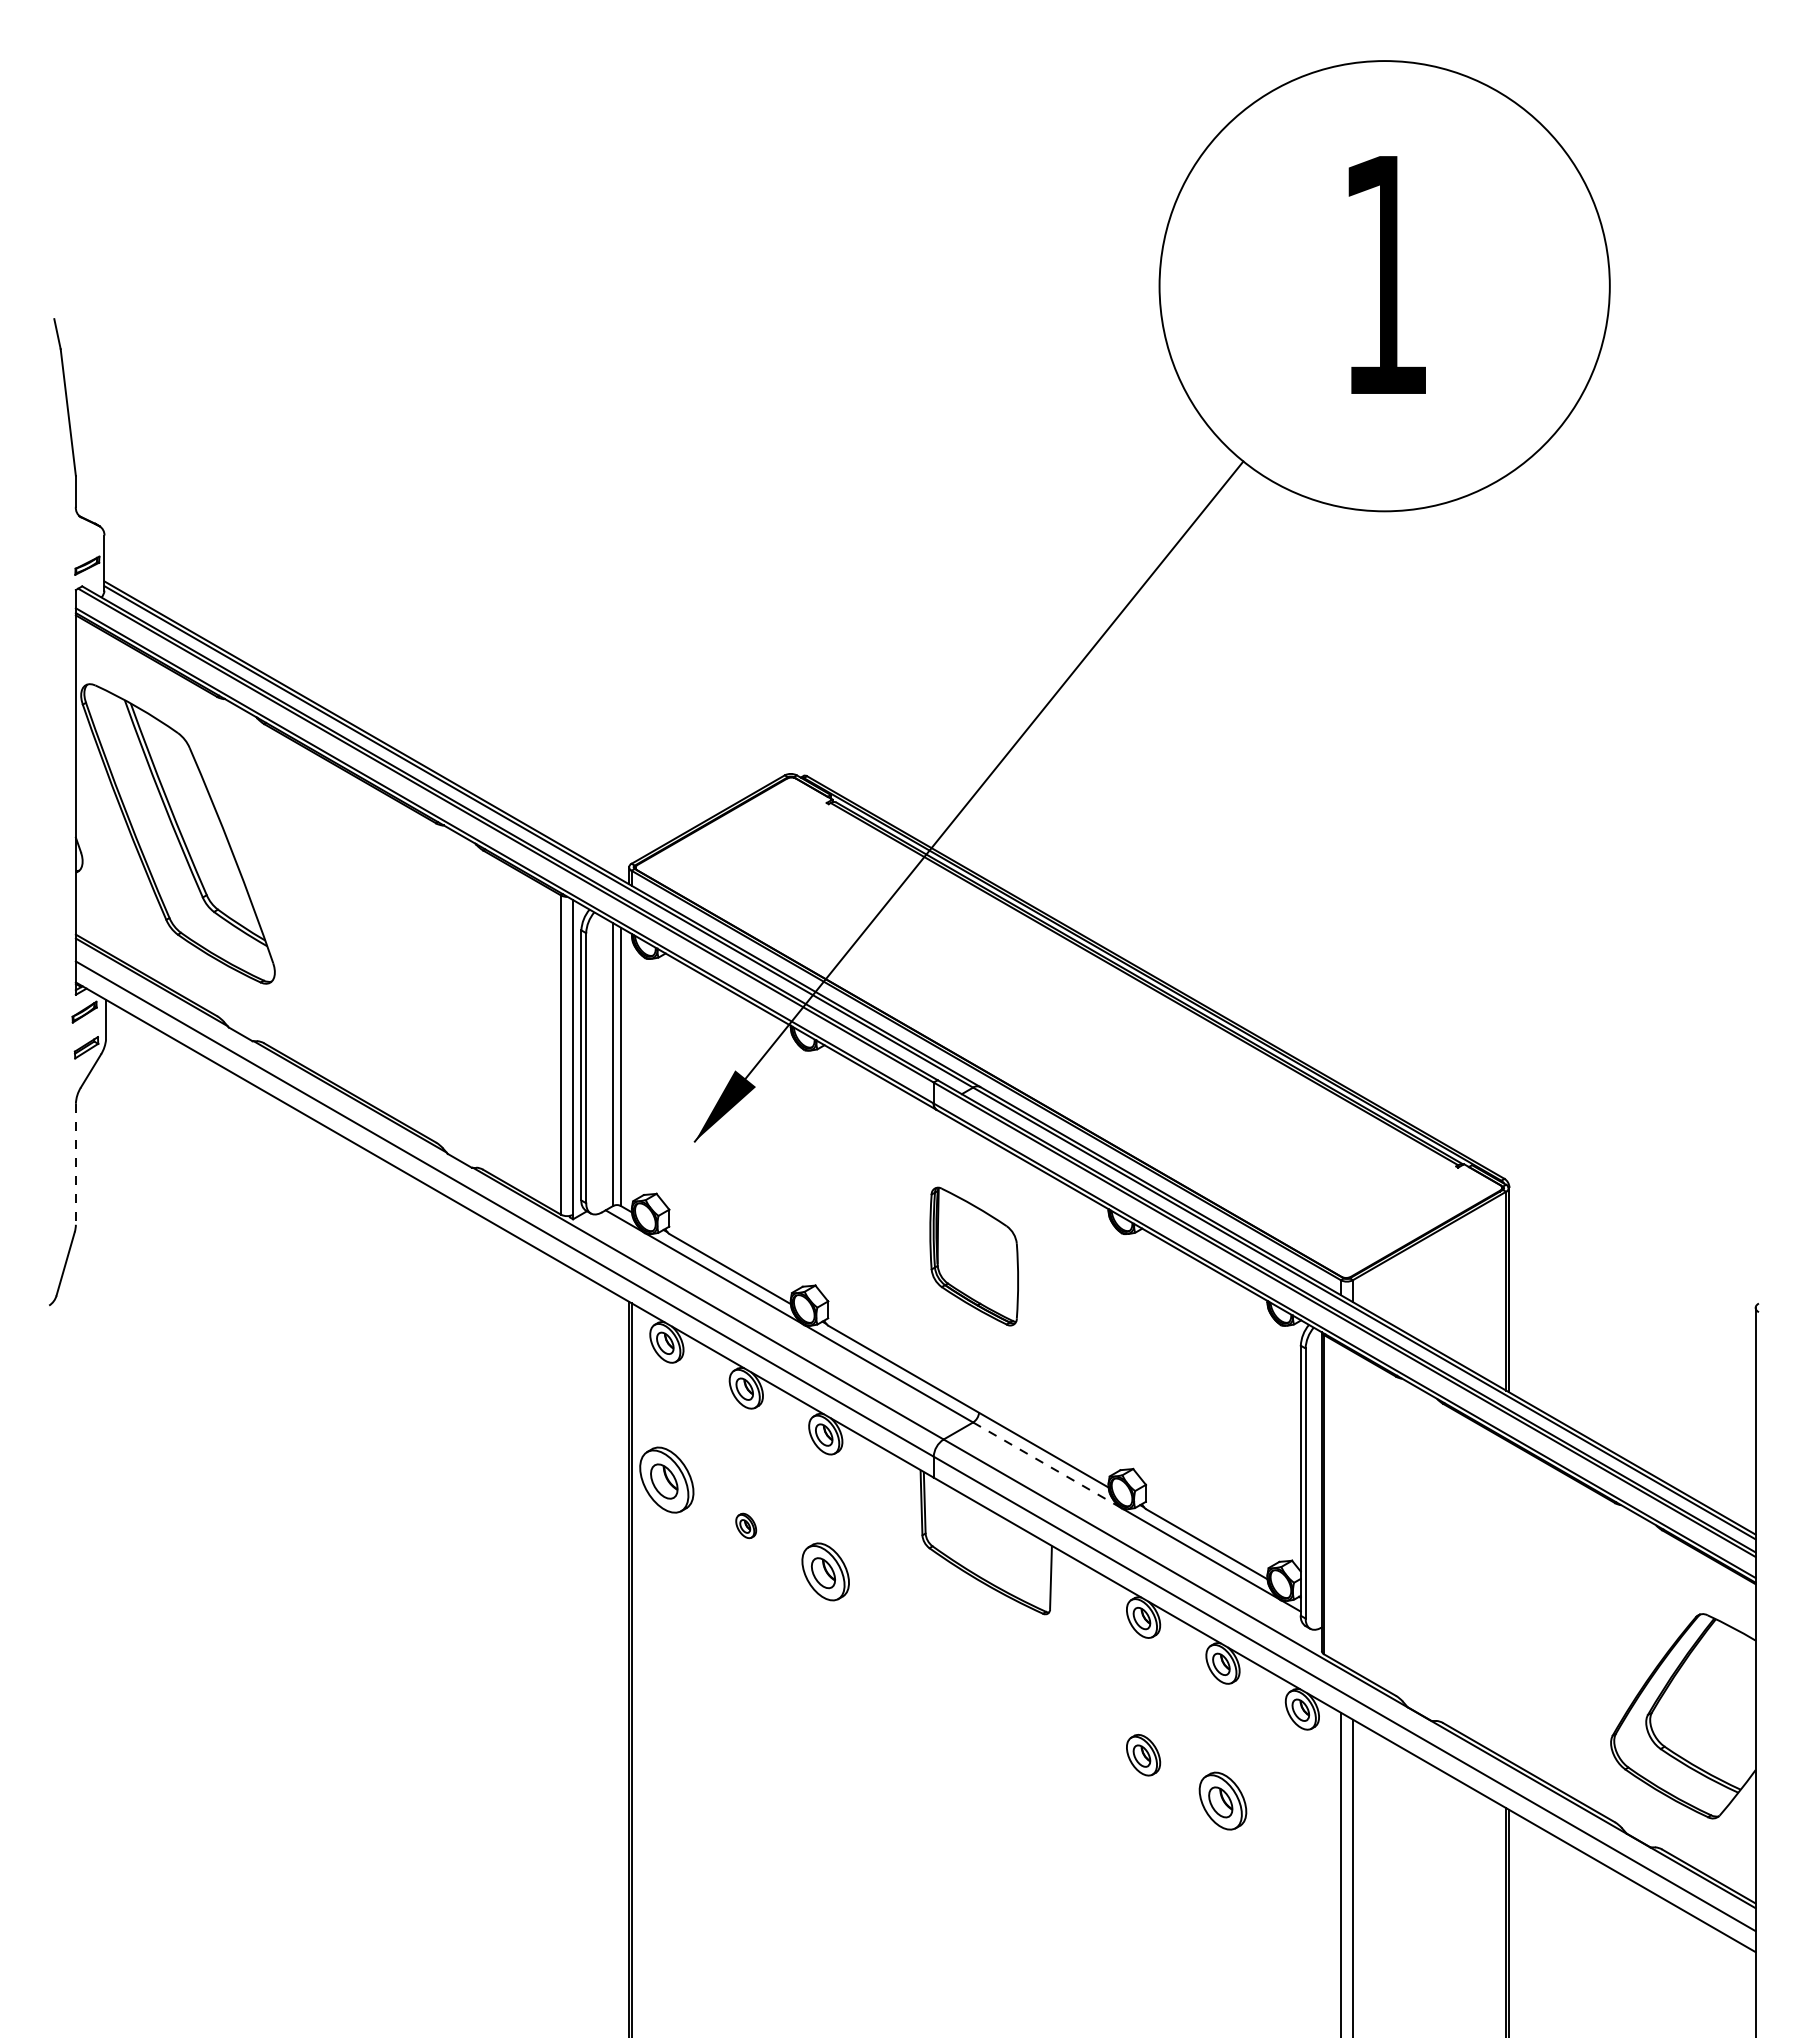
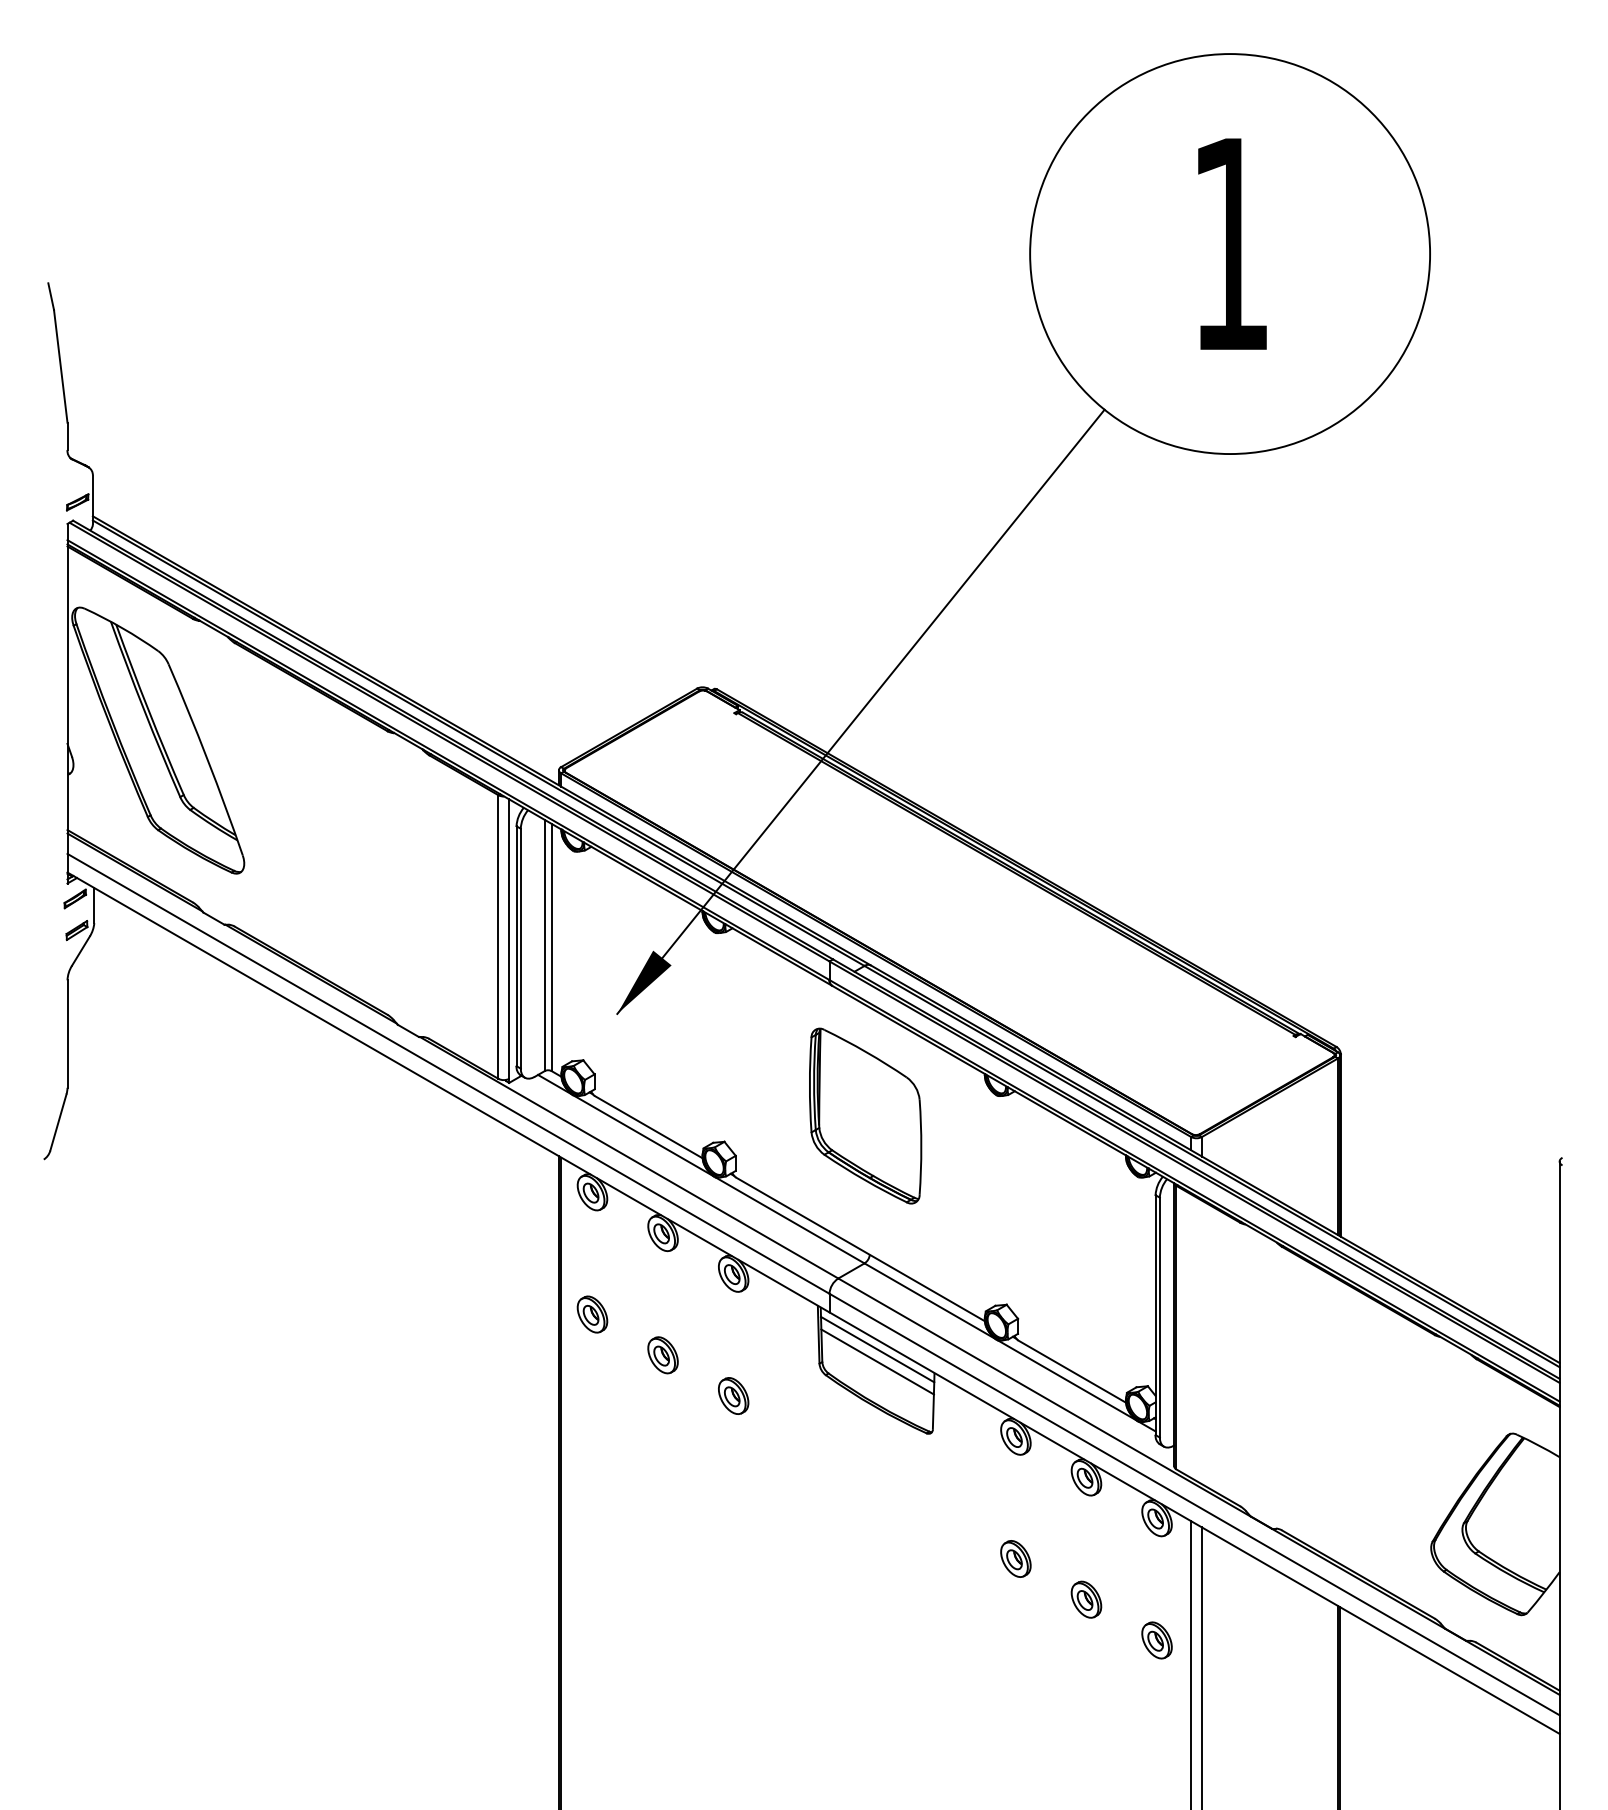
line: (75, 1164) -> (67, 1034), dashed -> solid
part: (973, 1256) -> (864, 1115), size x1.43
line: (1047, 1465) -> (930, 1301), dashed -> solid
part: (666, 1479) -> (592, 1314), size x0.62
line: (987, 1519) -> (877, 1349), added
part: (745, 1525) -> (662, 1354), size x1.67
line: (987, 1533) -> (877, 1362), added
part: (825, 1571) -> (733, 1395), size x0.71
part: (1222, 1800) -> (1086, 1599), size x0.71
part: (1301, 1846) -> (1156, 1640), added

